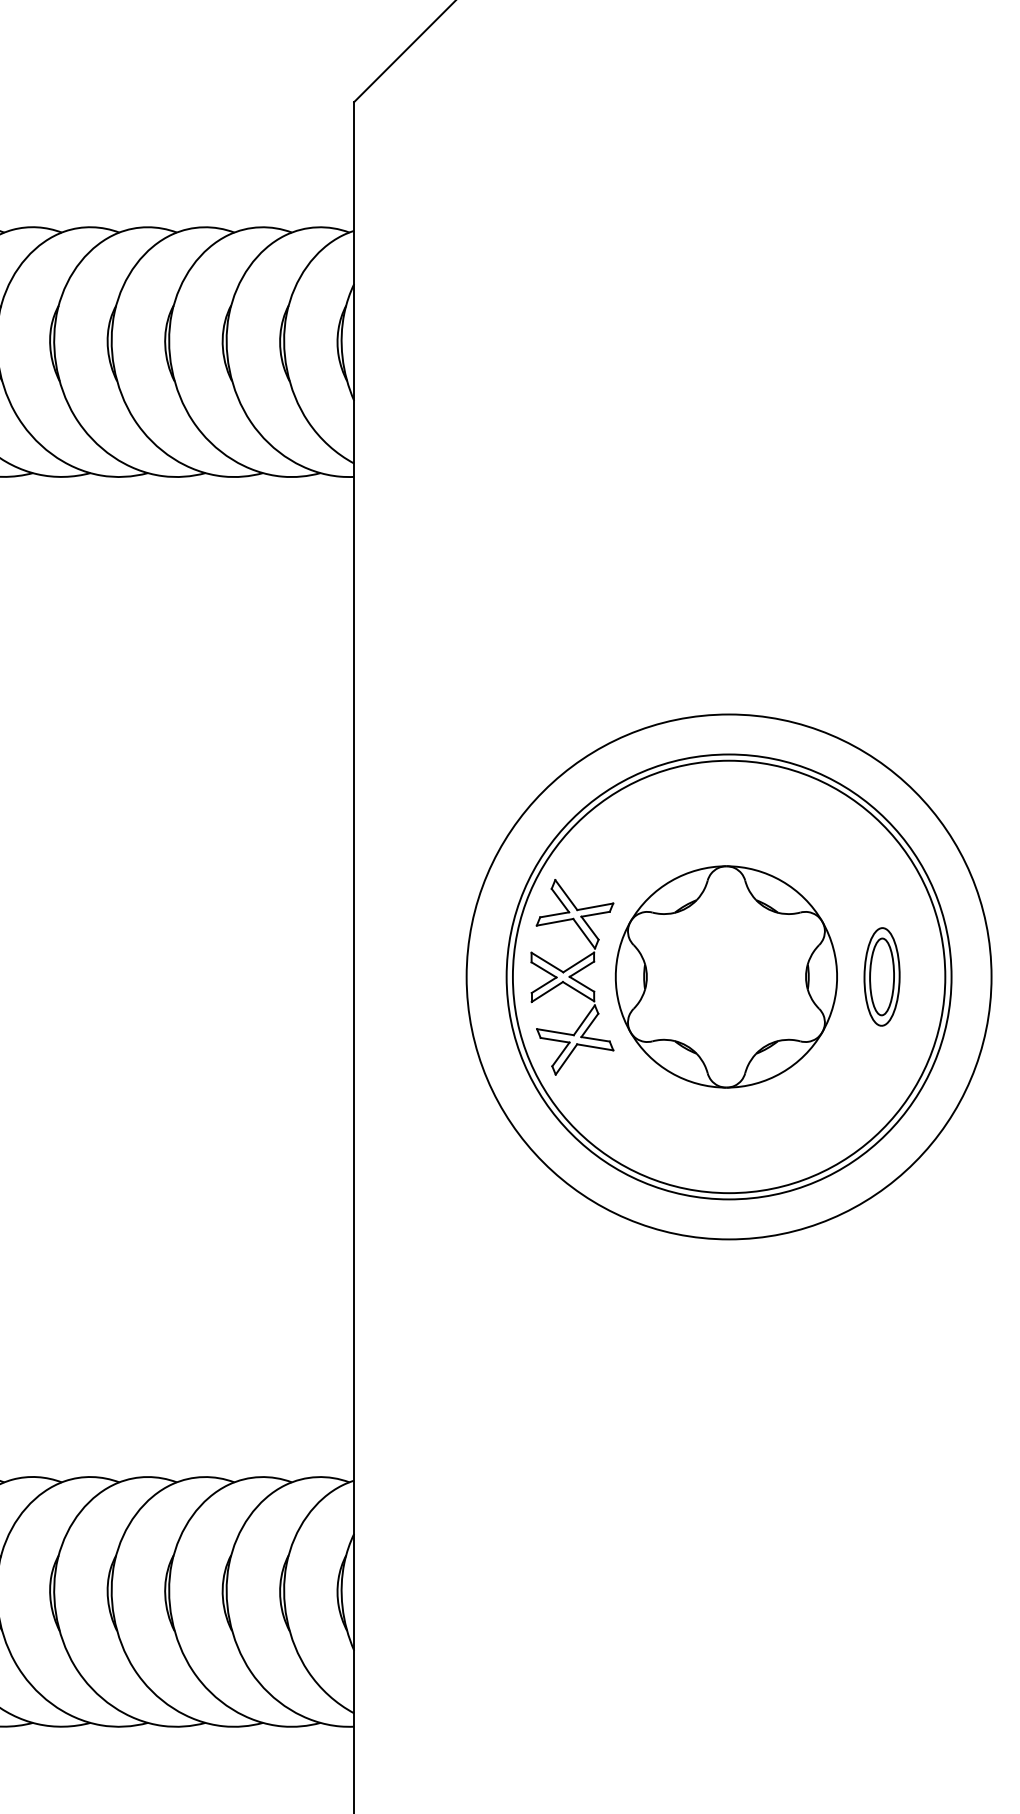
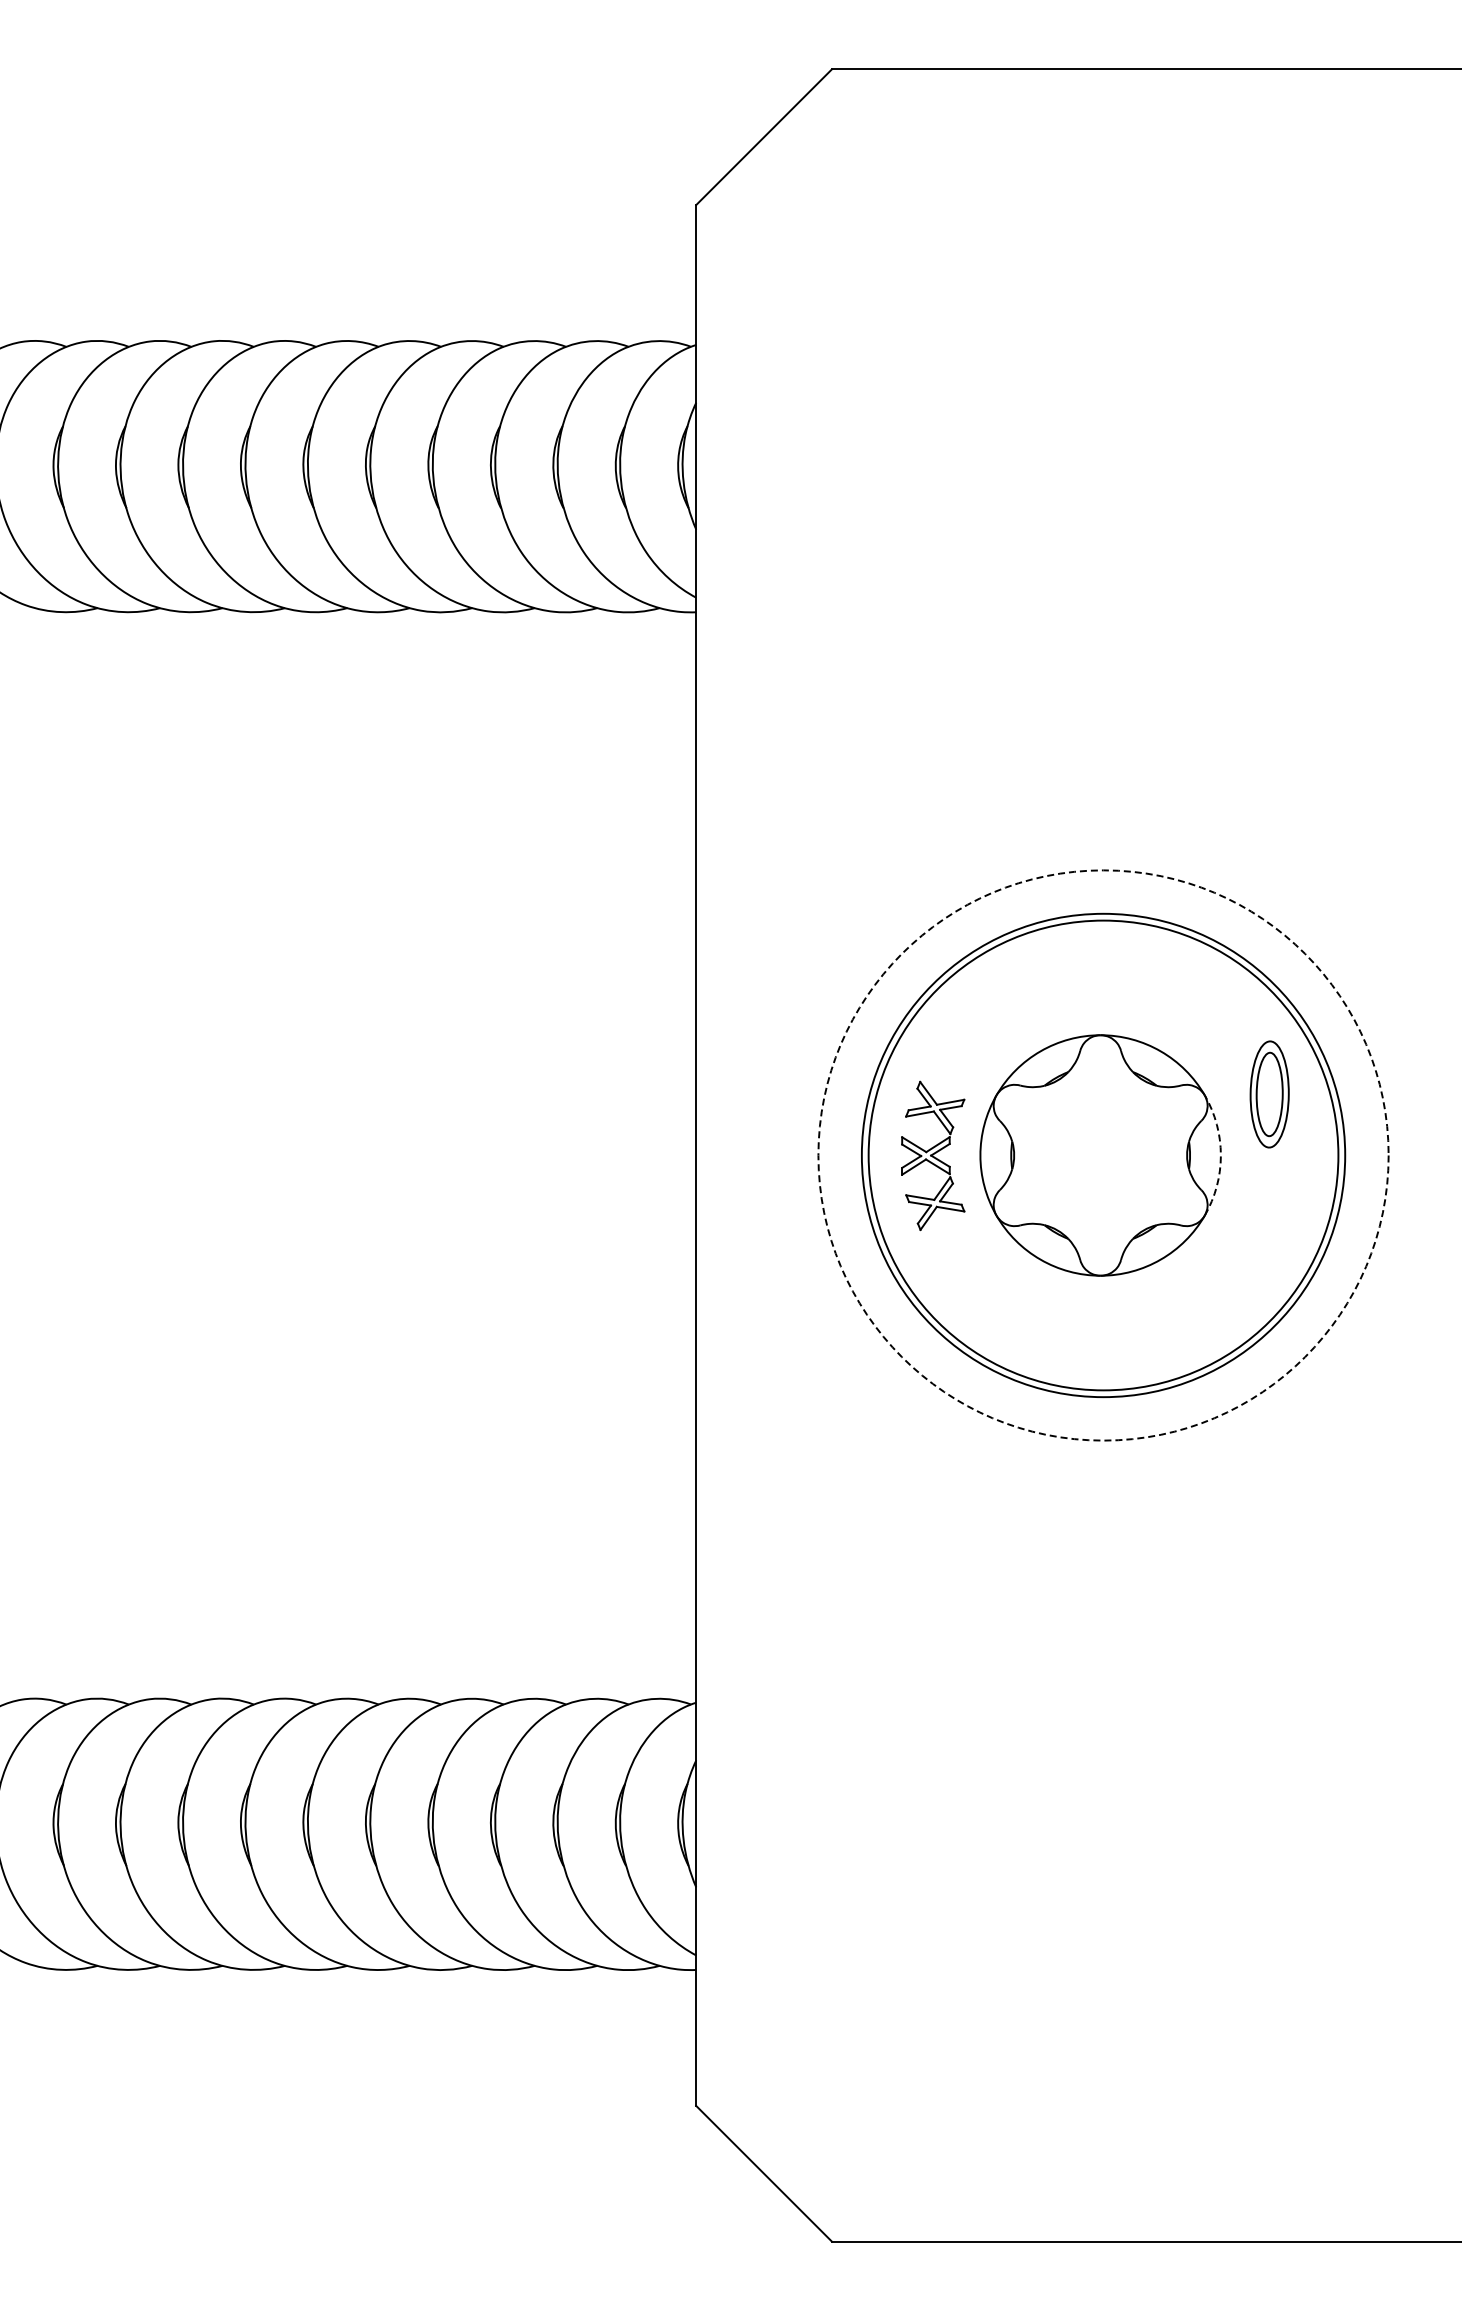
part: (571, 976) -> (932, 1155), size x0.7
circle: (729, 976) -> (1103, 1155), solid -> dashed
arc: (836, 976) -> (1220, 1155), solid -> dashed
part: (881, 976) -> (1269, 1094), moved

